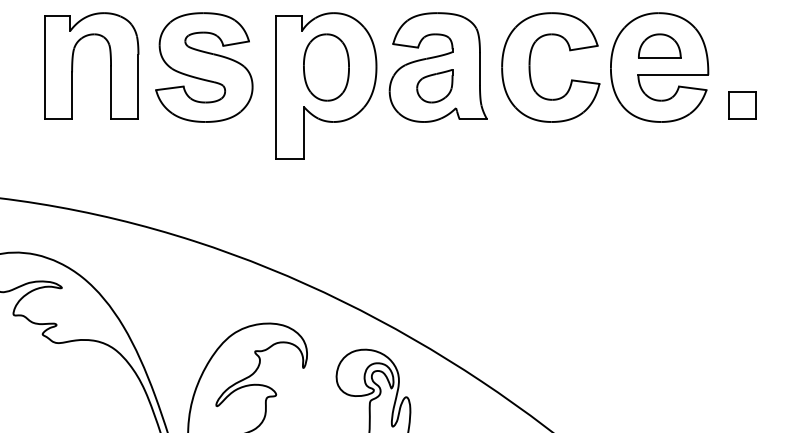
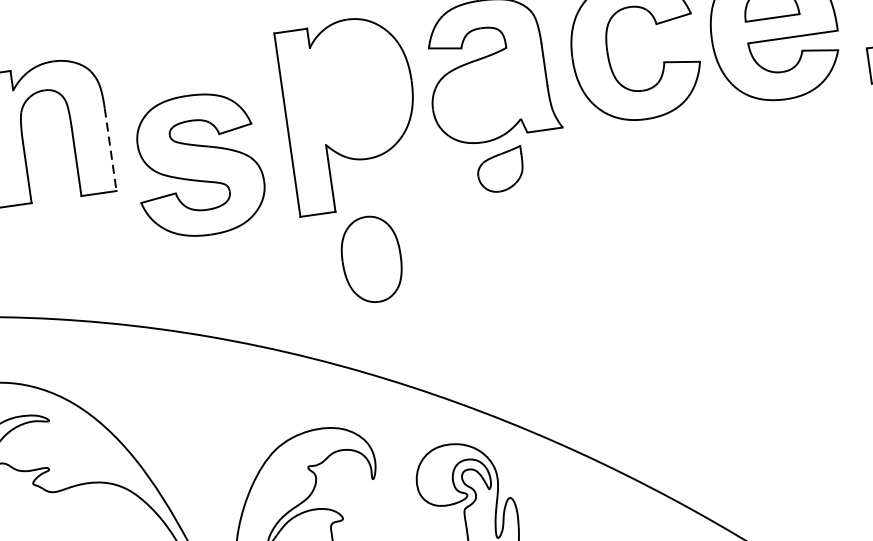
part: (204, 67) -> (199, 165), moved
part: (326, 67) -> (371, 259), moved
part: (434, 86) -> (500, 170), moved
line: (138, 87) -> (110, 150), solid -> dashed

